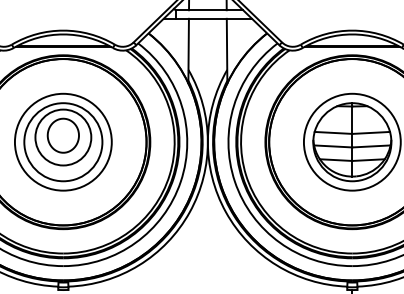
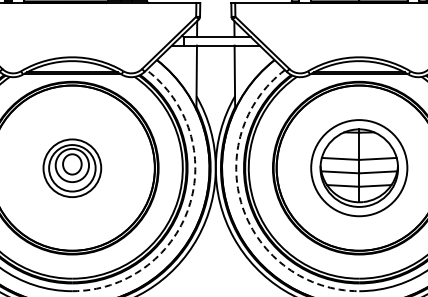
part: (63, 142) -> (72, 168), size x0.6
arc: (180, 181) -> (188, 207), solid -> dashed
arc: (234, 181) -> (242, 207), solid -> dashed

